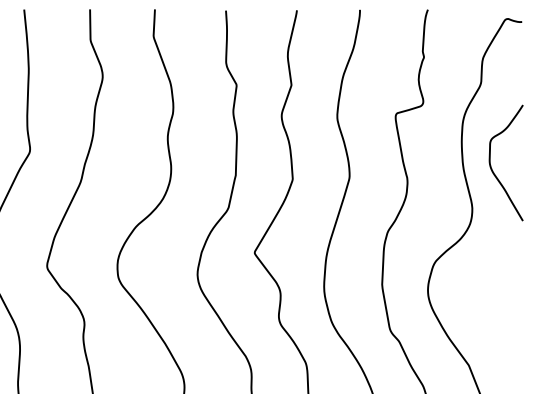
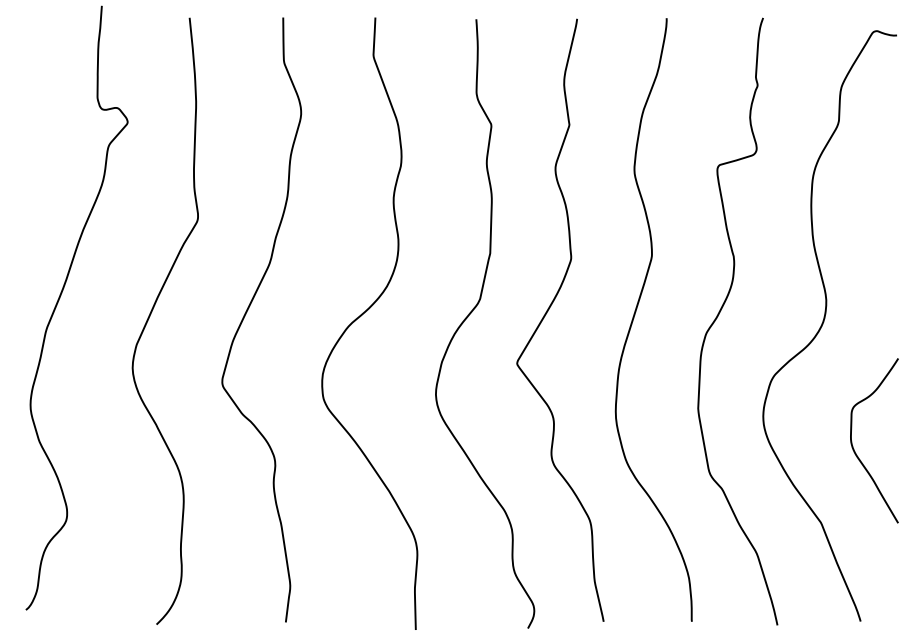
curve: (491, 167) -> (853, 446), moved

